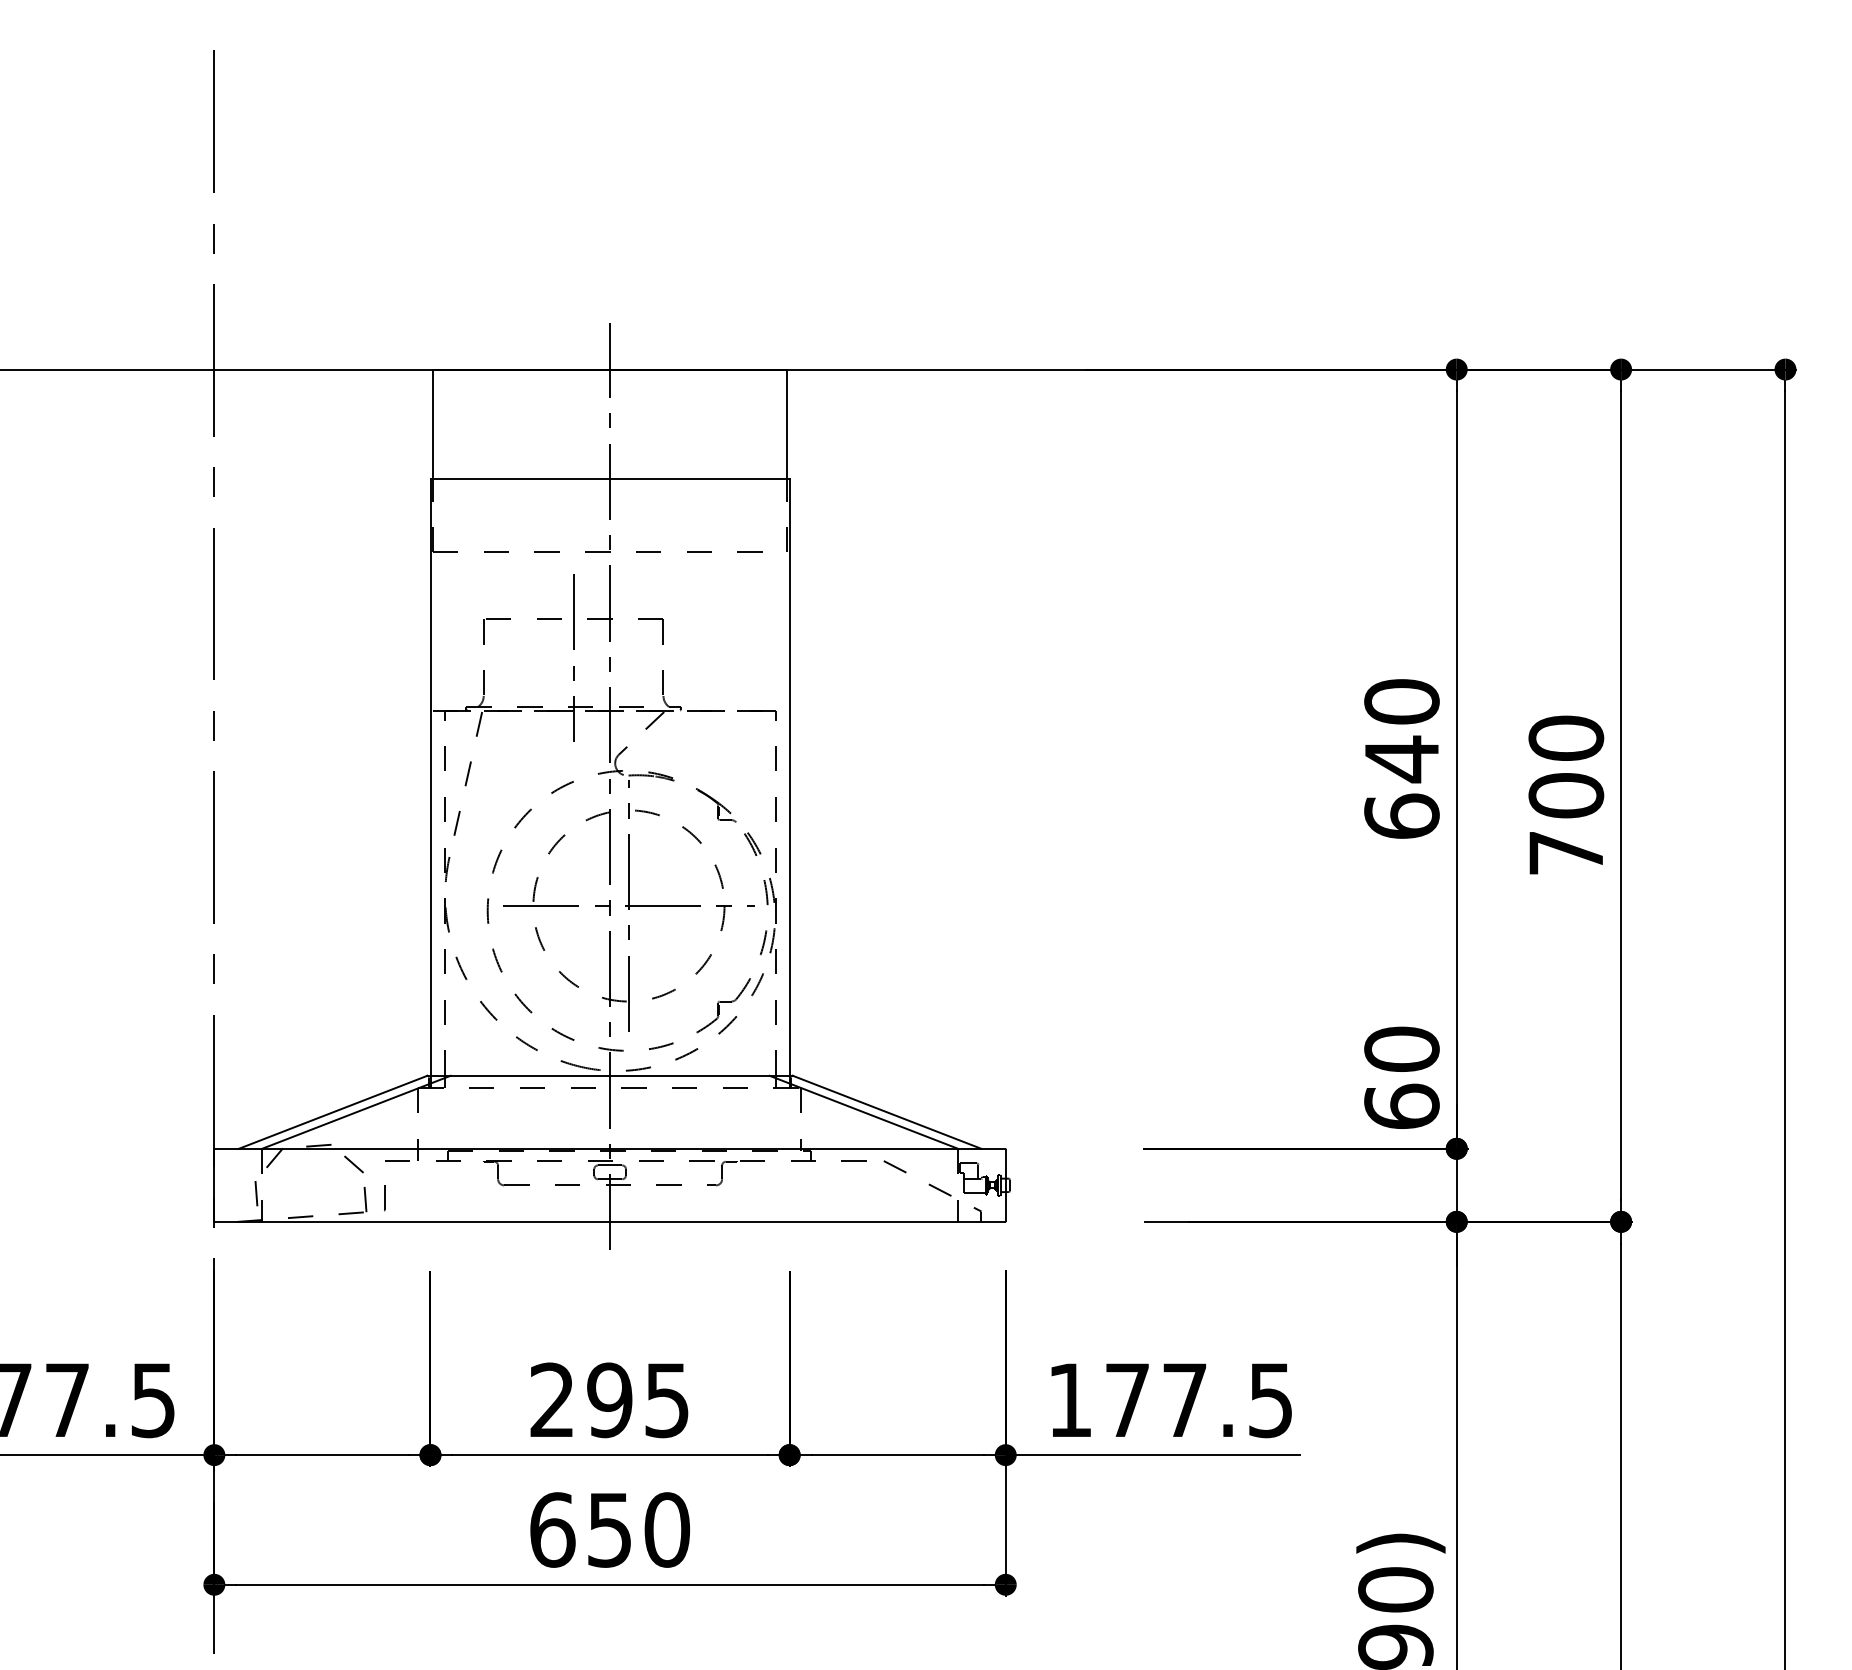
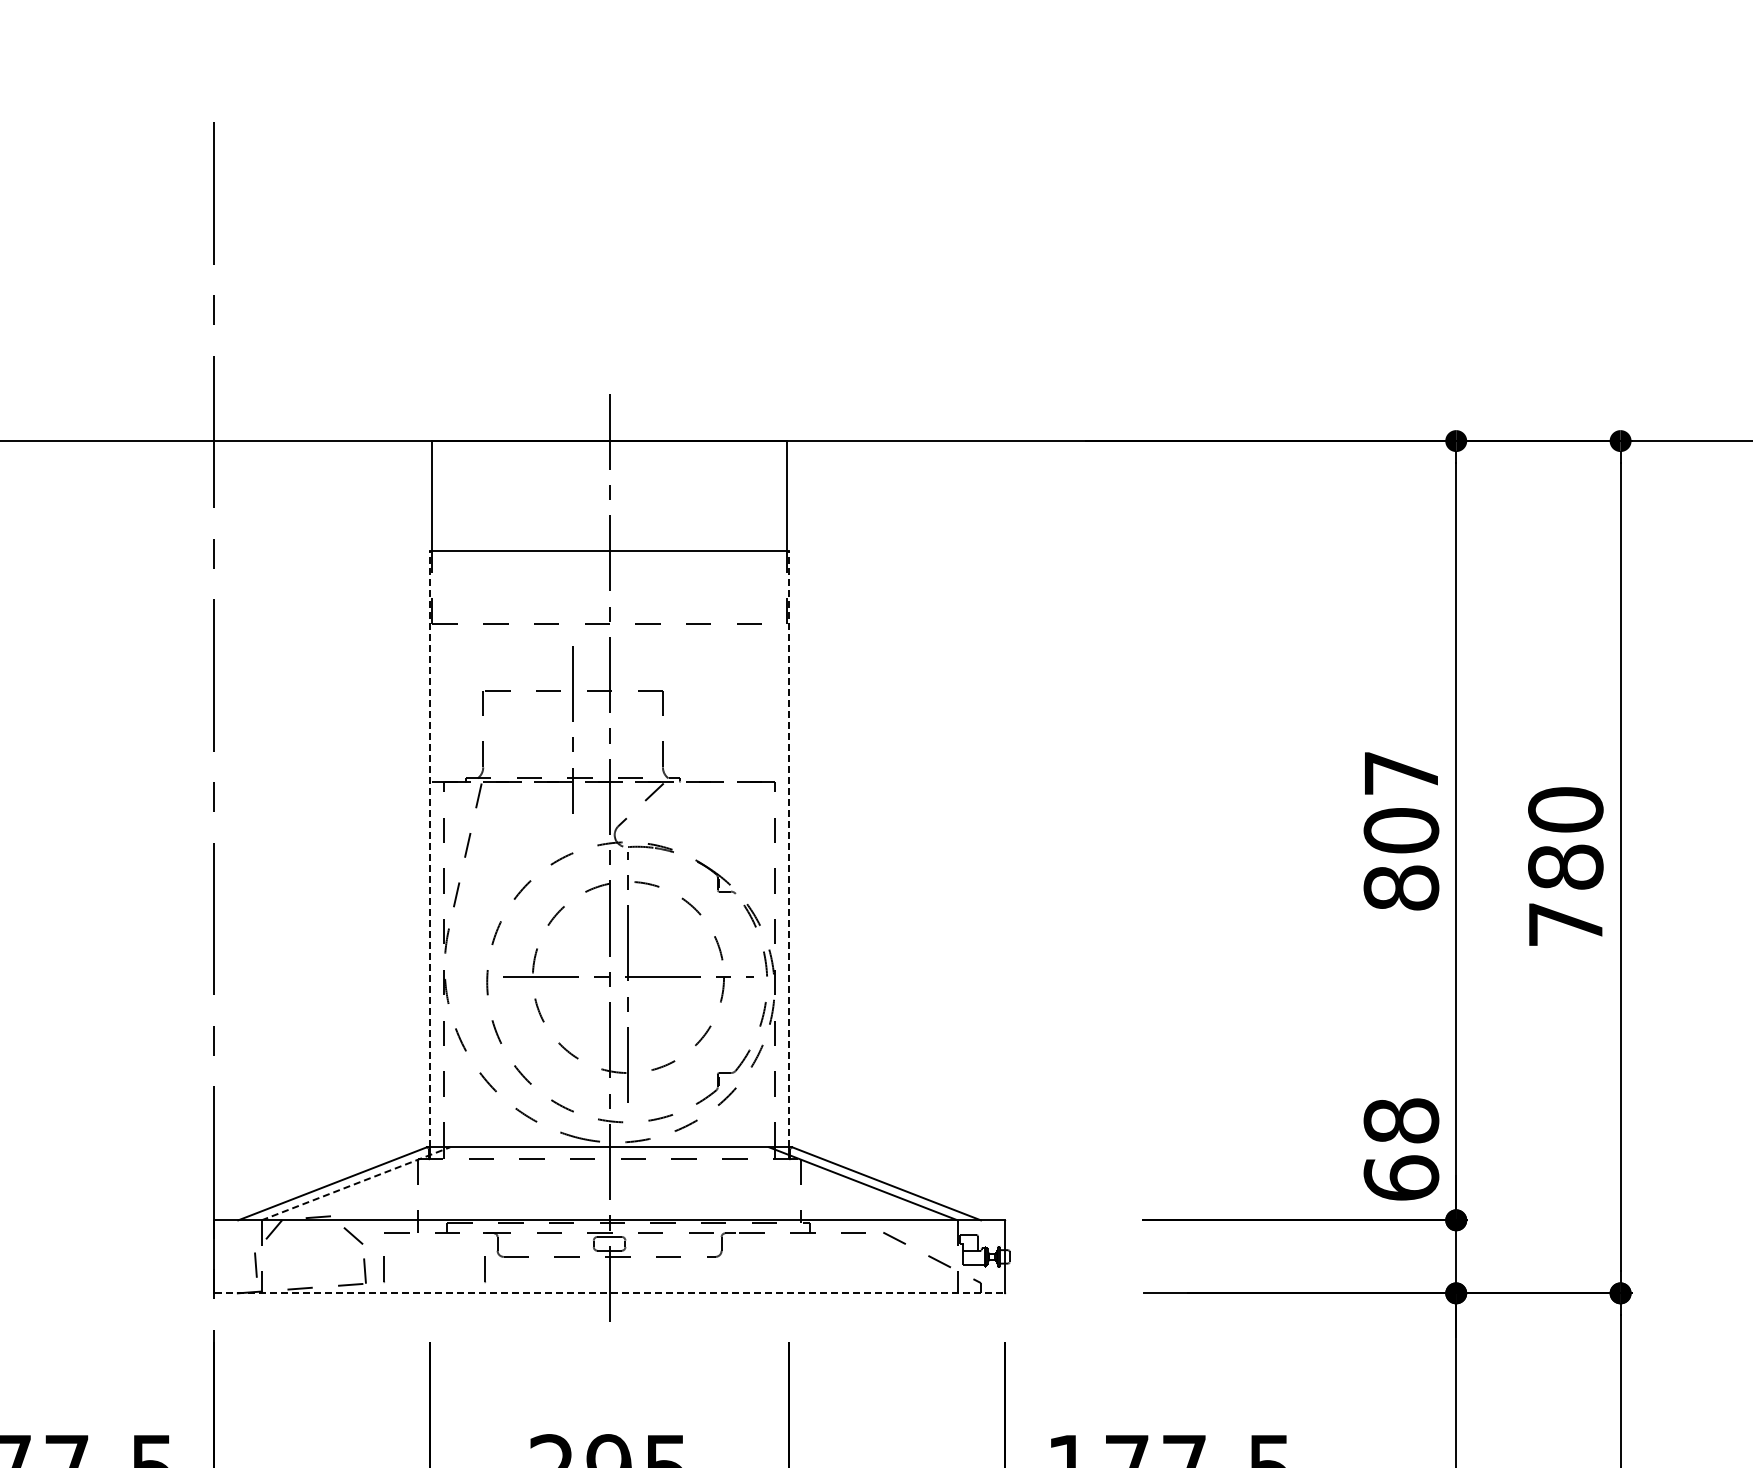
text: (1401, 758) -> (1400, 830), 640 -> 807
line: (430, 777) -> (429, 849), solid -> dashed
line: (789, 777) -> (788, 849), solid -> dashed
text: (1565, 795) -> (1564, 867), 700 -> 780
text: (1401, 1048) -> (1400, 1120), 60 -> 68
line: (356, 1112) -> (355, 1184), solid -> dashed
line: (485, 1198) -> (484, 1270), added
line: (610, 1221) -> (609, 1293), solid -> dashed

